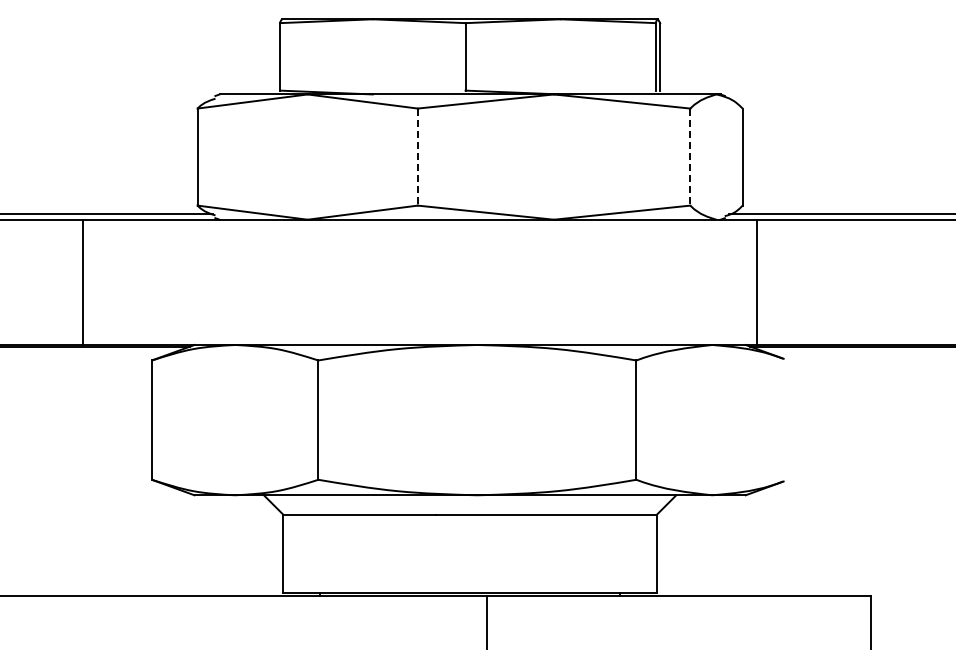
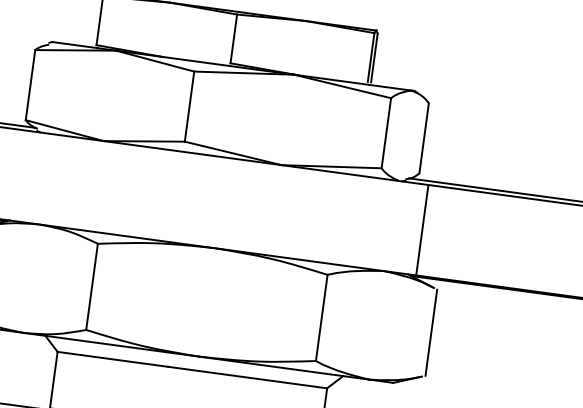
line: (417, 157) -> (189, 106), dashed -> solid
line: (690, 157) -> (386, 133), dashed -> solid
line: (788, 419) -> (431, 332), added

